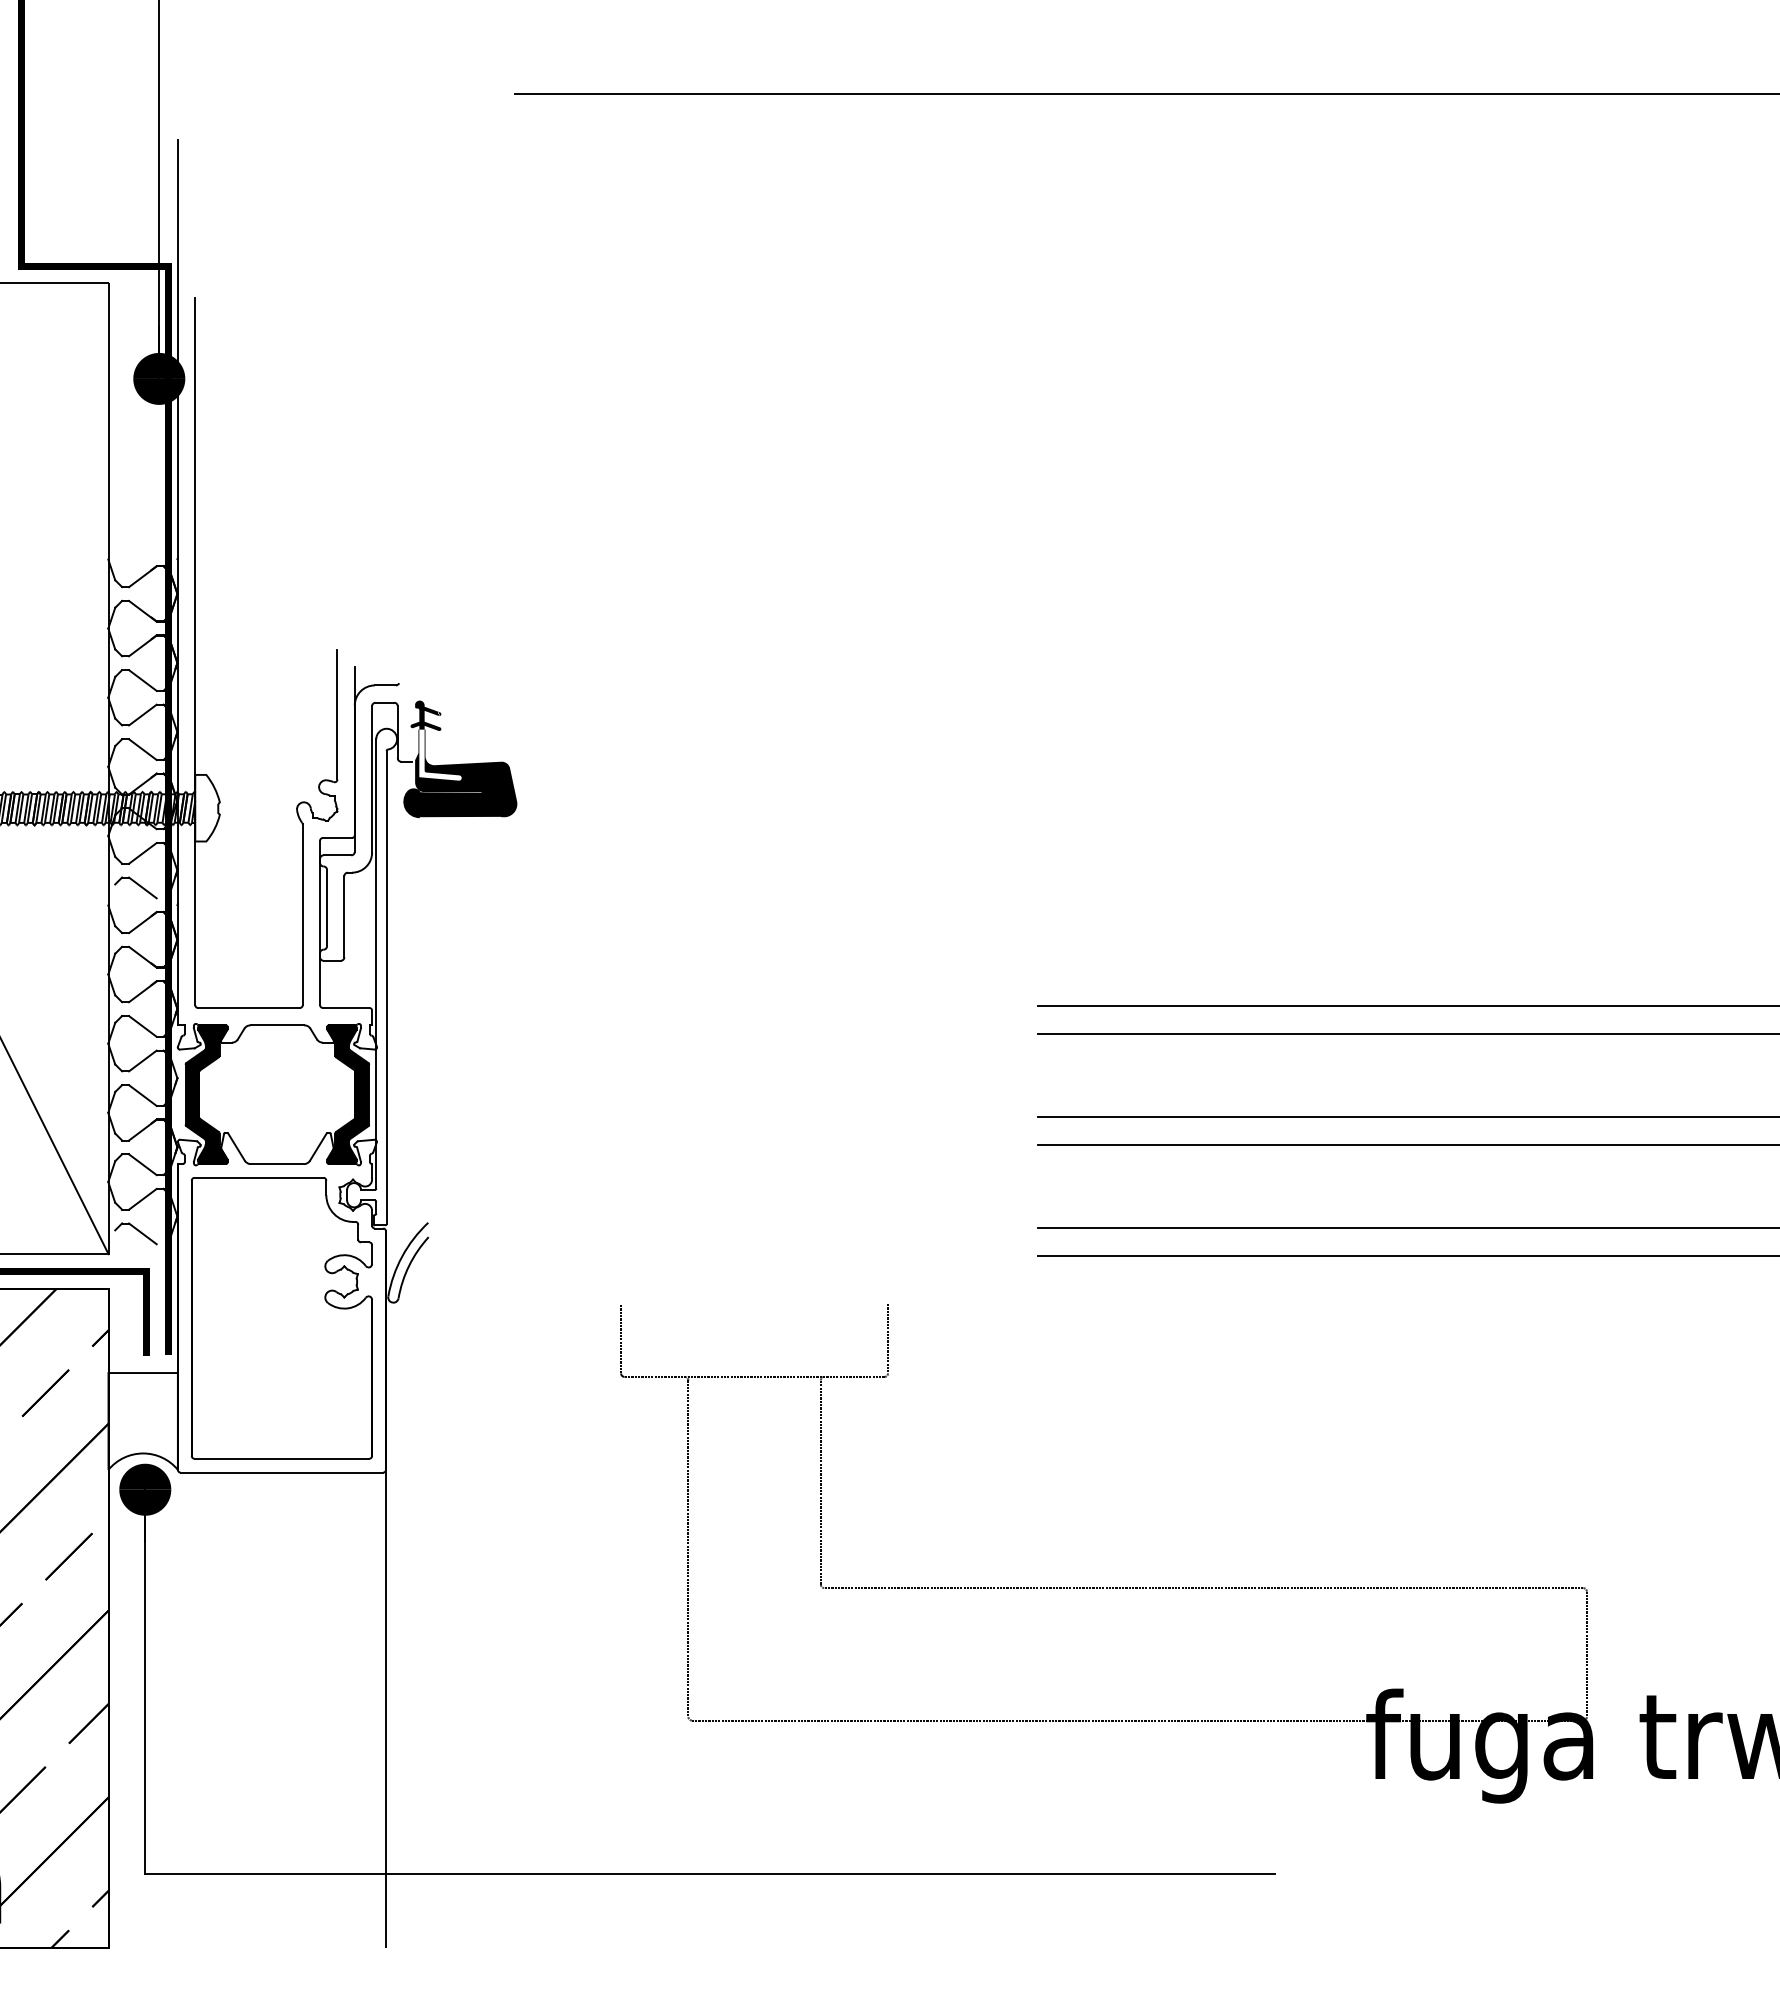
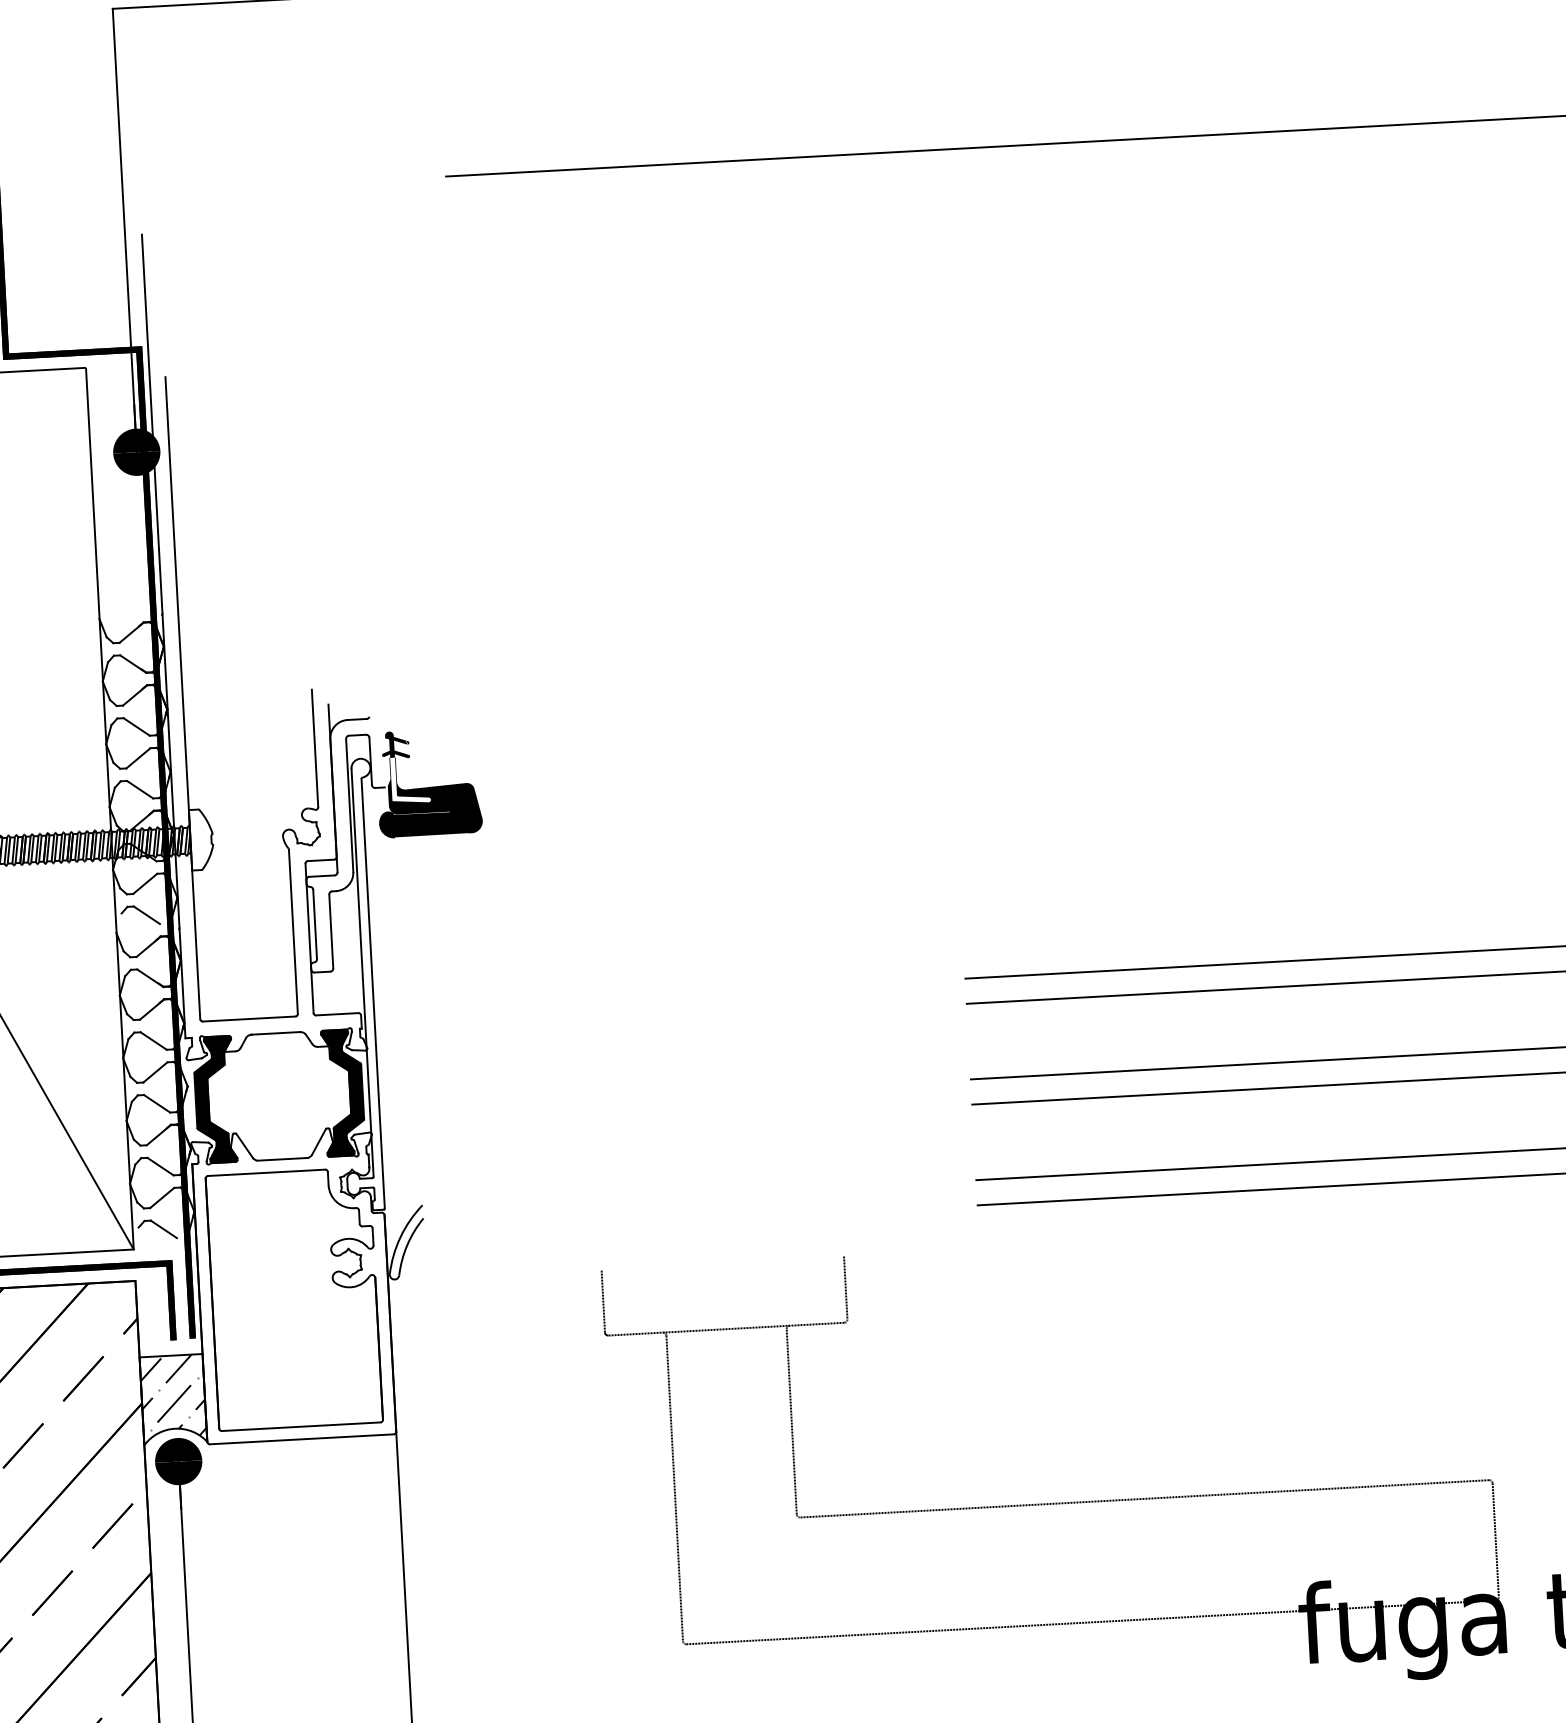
hatch: (142, 1417) -> (172, 1396), added

